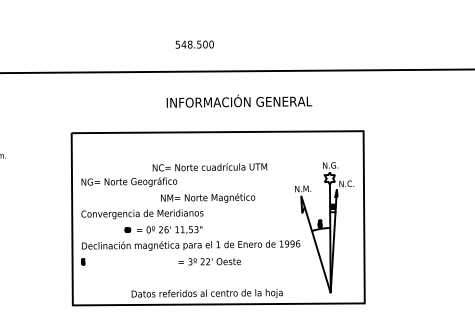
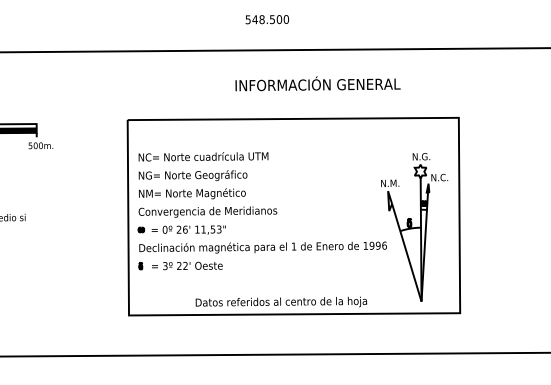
text: (209, 167) -> (203, 156), moved
text: (208, 197) -> (192, 193), moved
part: (163, 229) -> (181, 229), moved
text: (209, 261) -> (187, 265), moved

